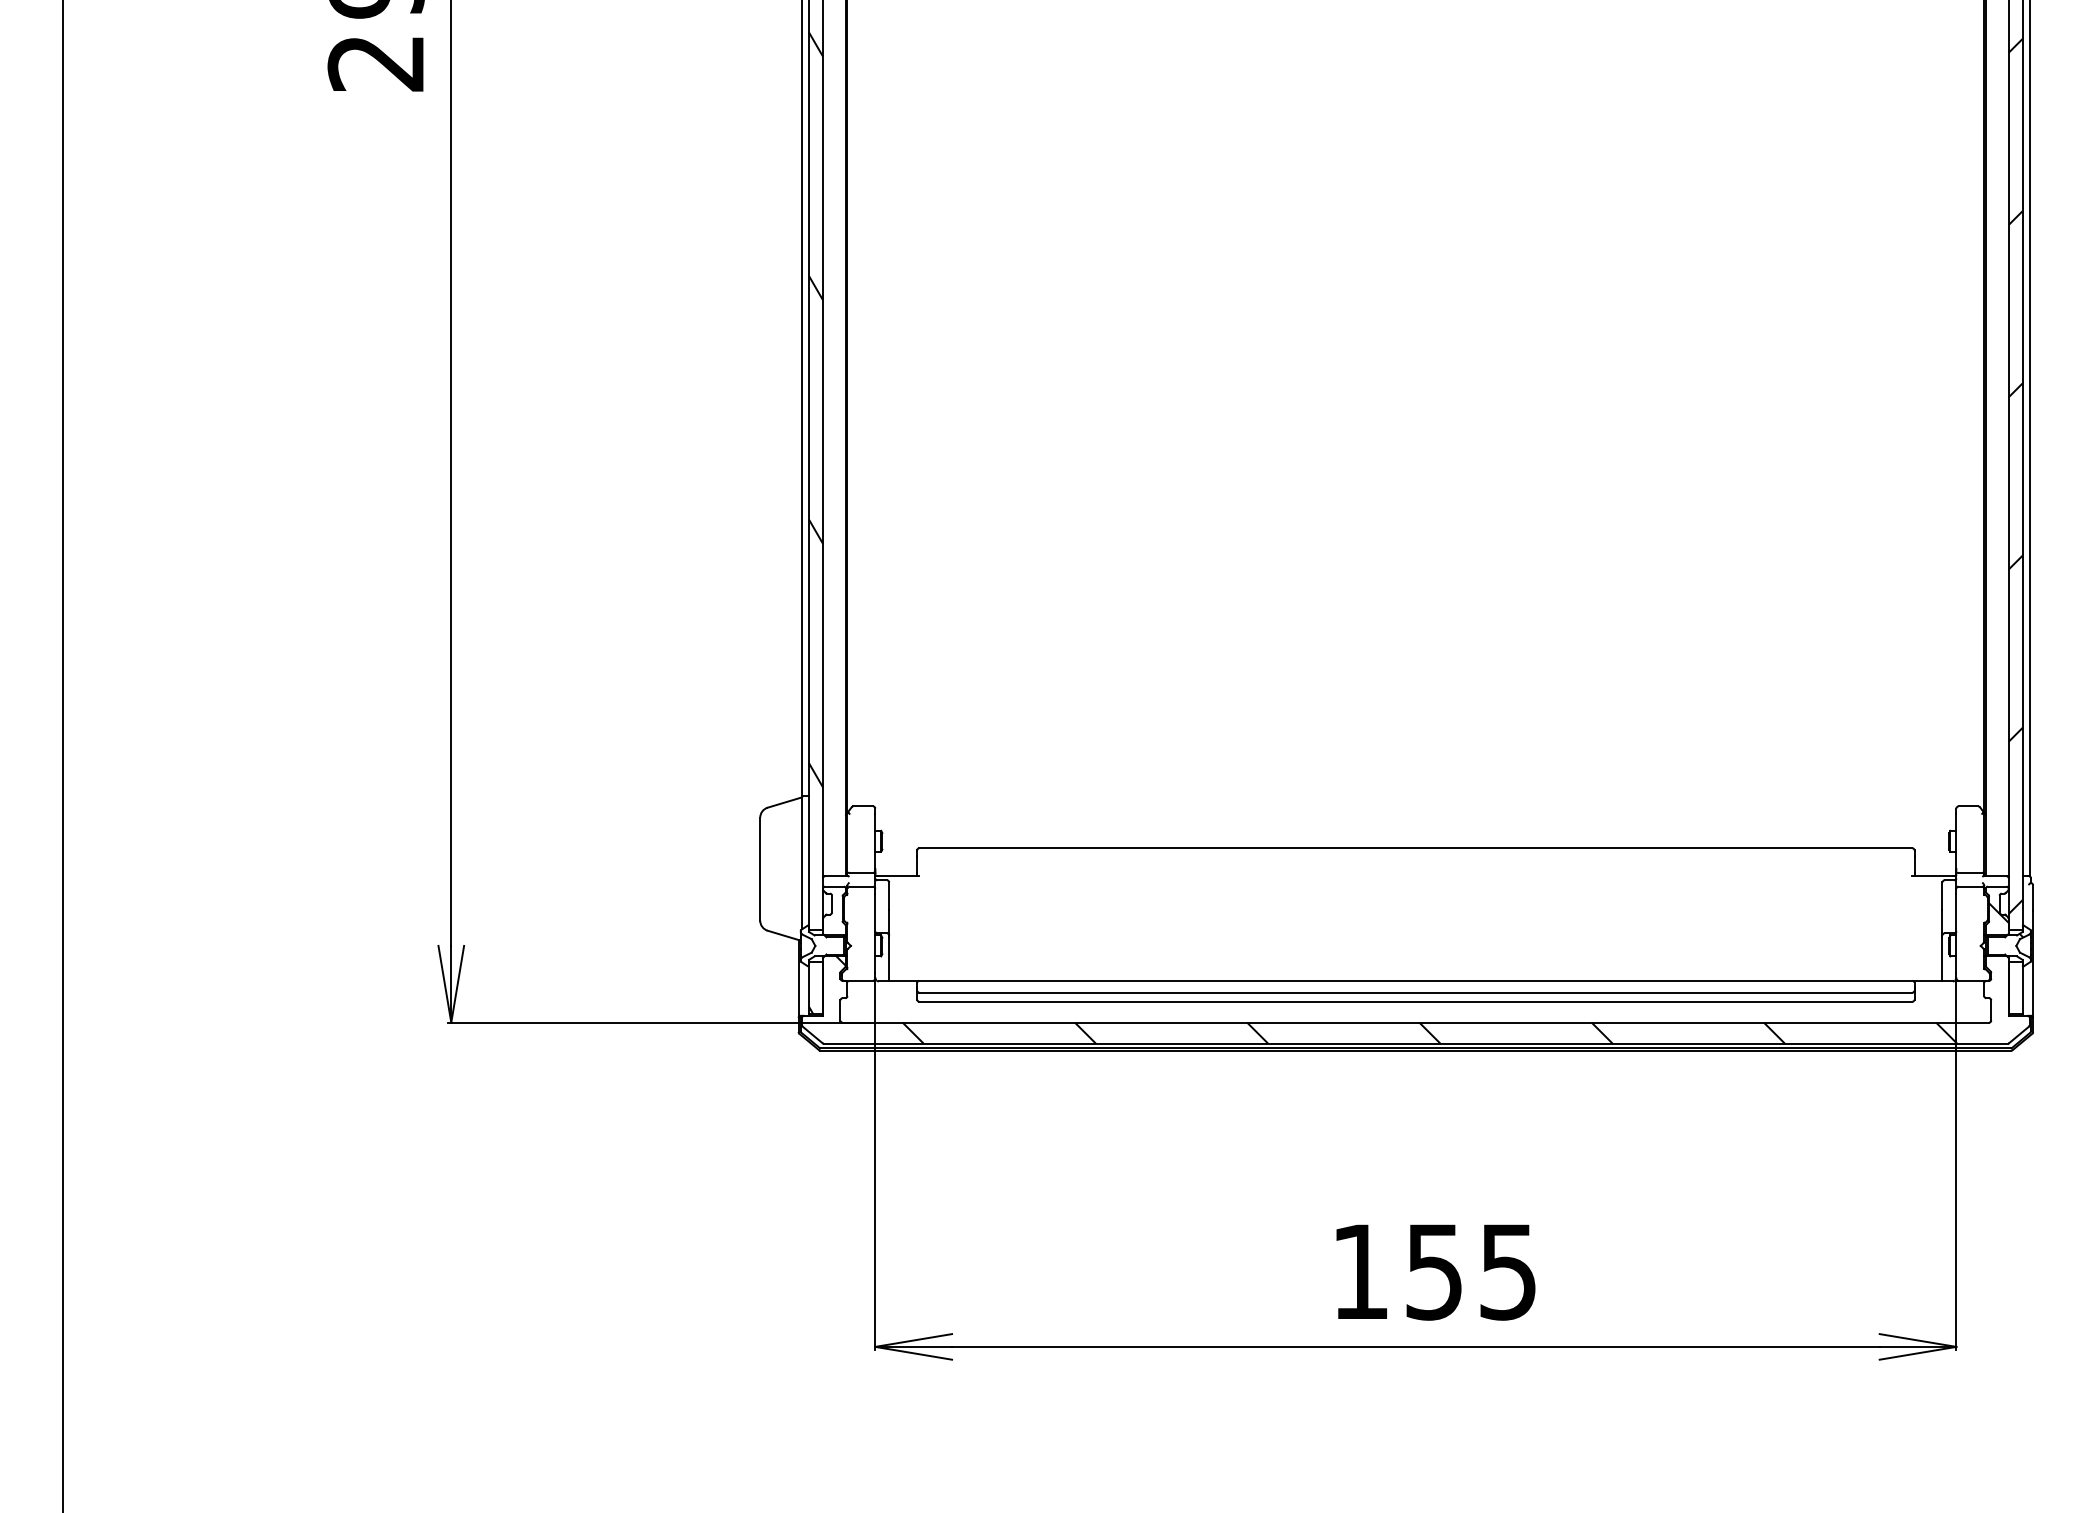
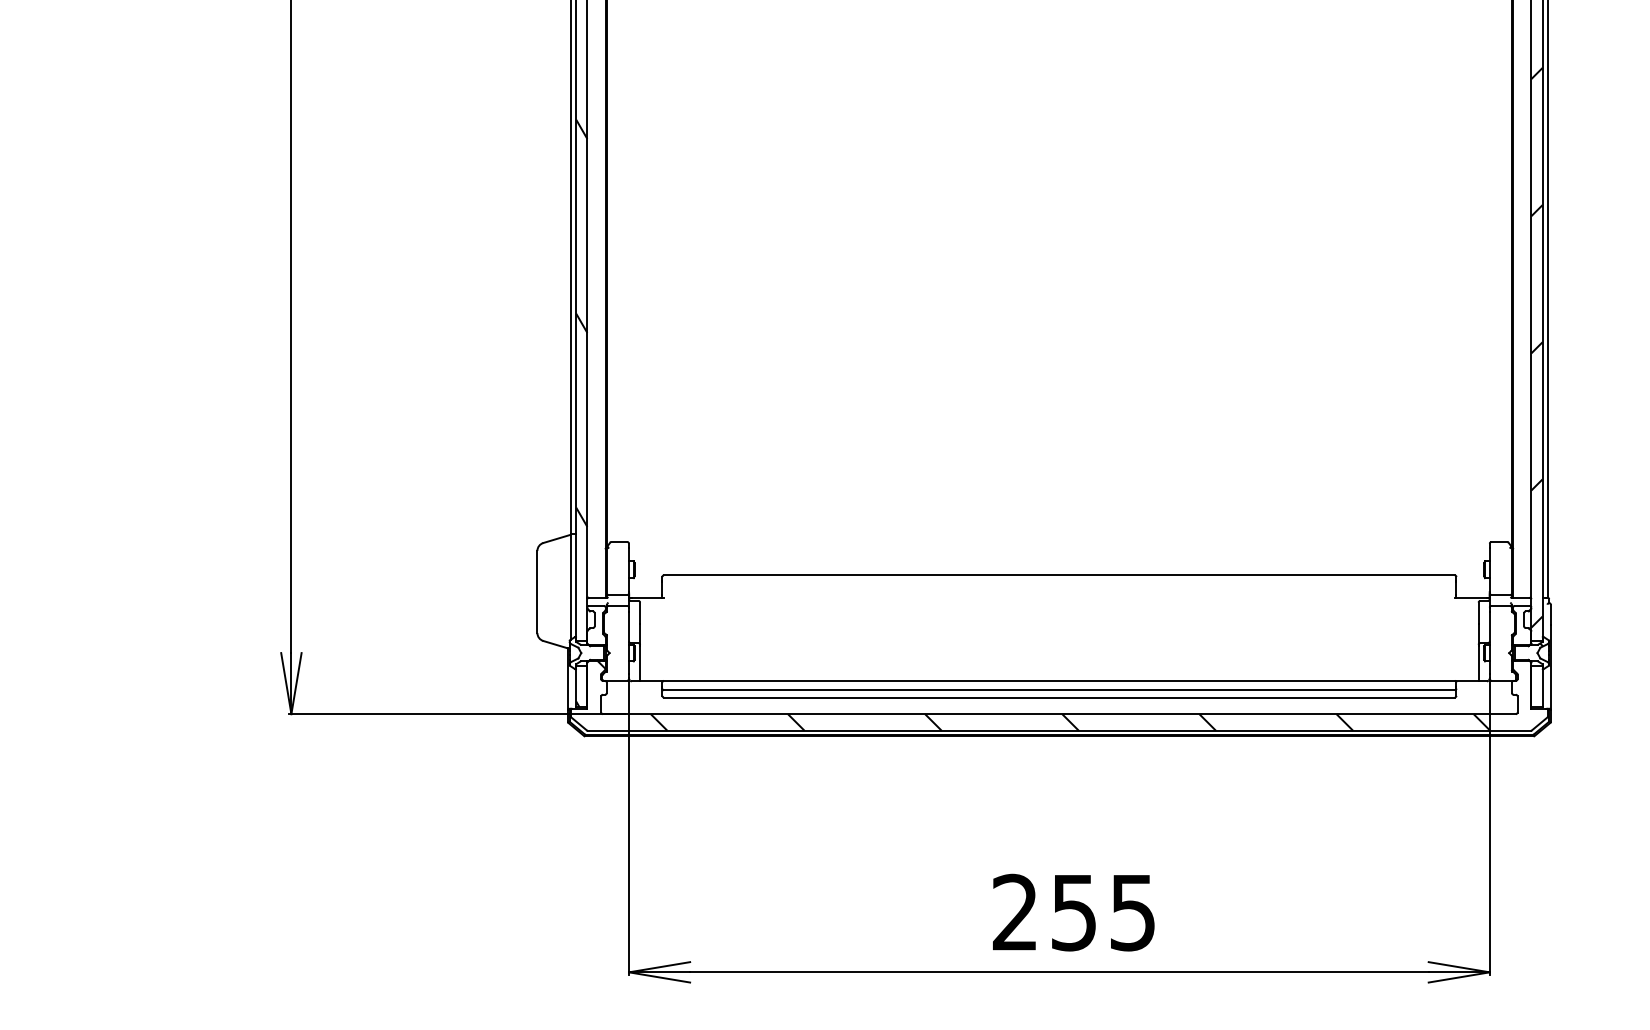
hatch: (1998, 912) -> (1523, 626), removed
text: (1359, 1270) -> (1014, 911), 155 -> 255

